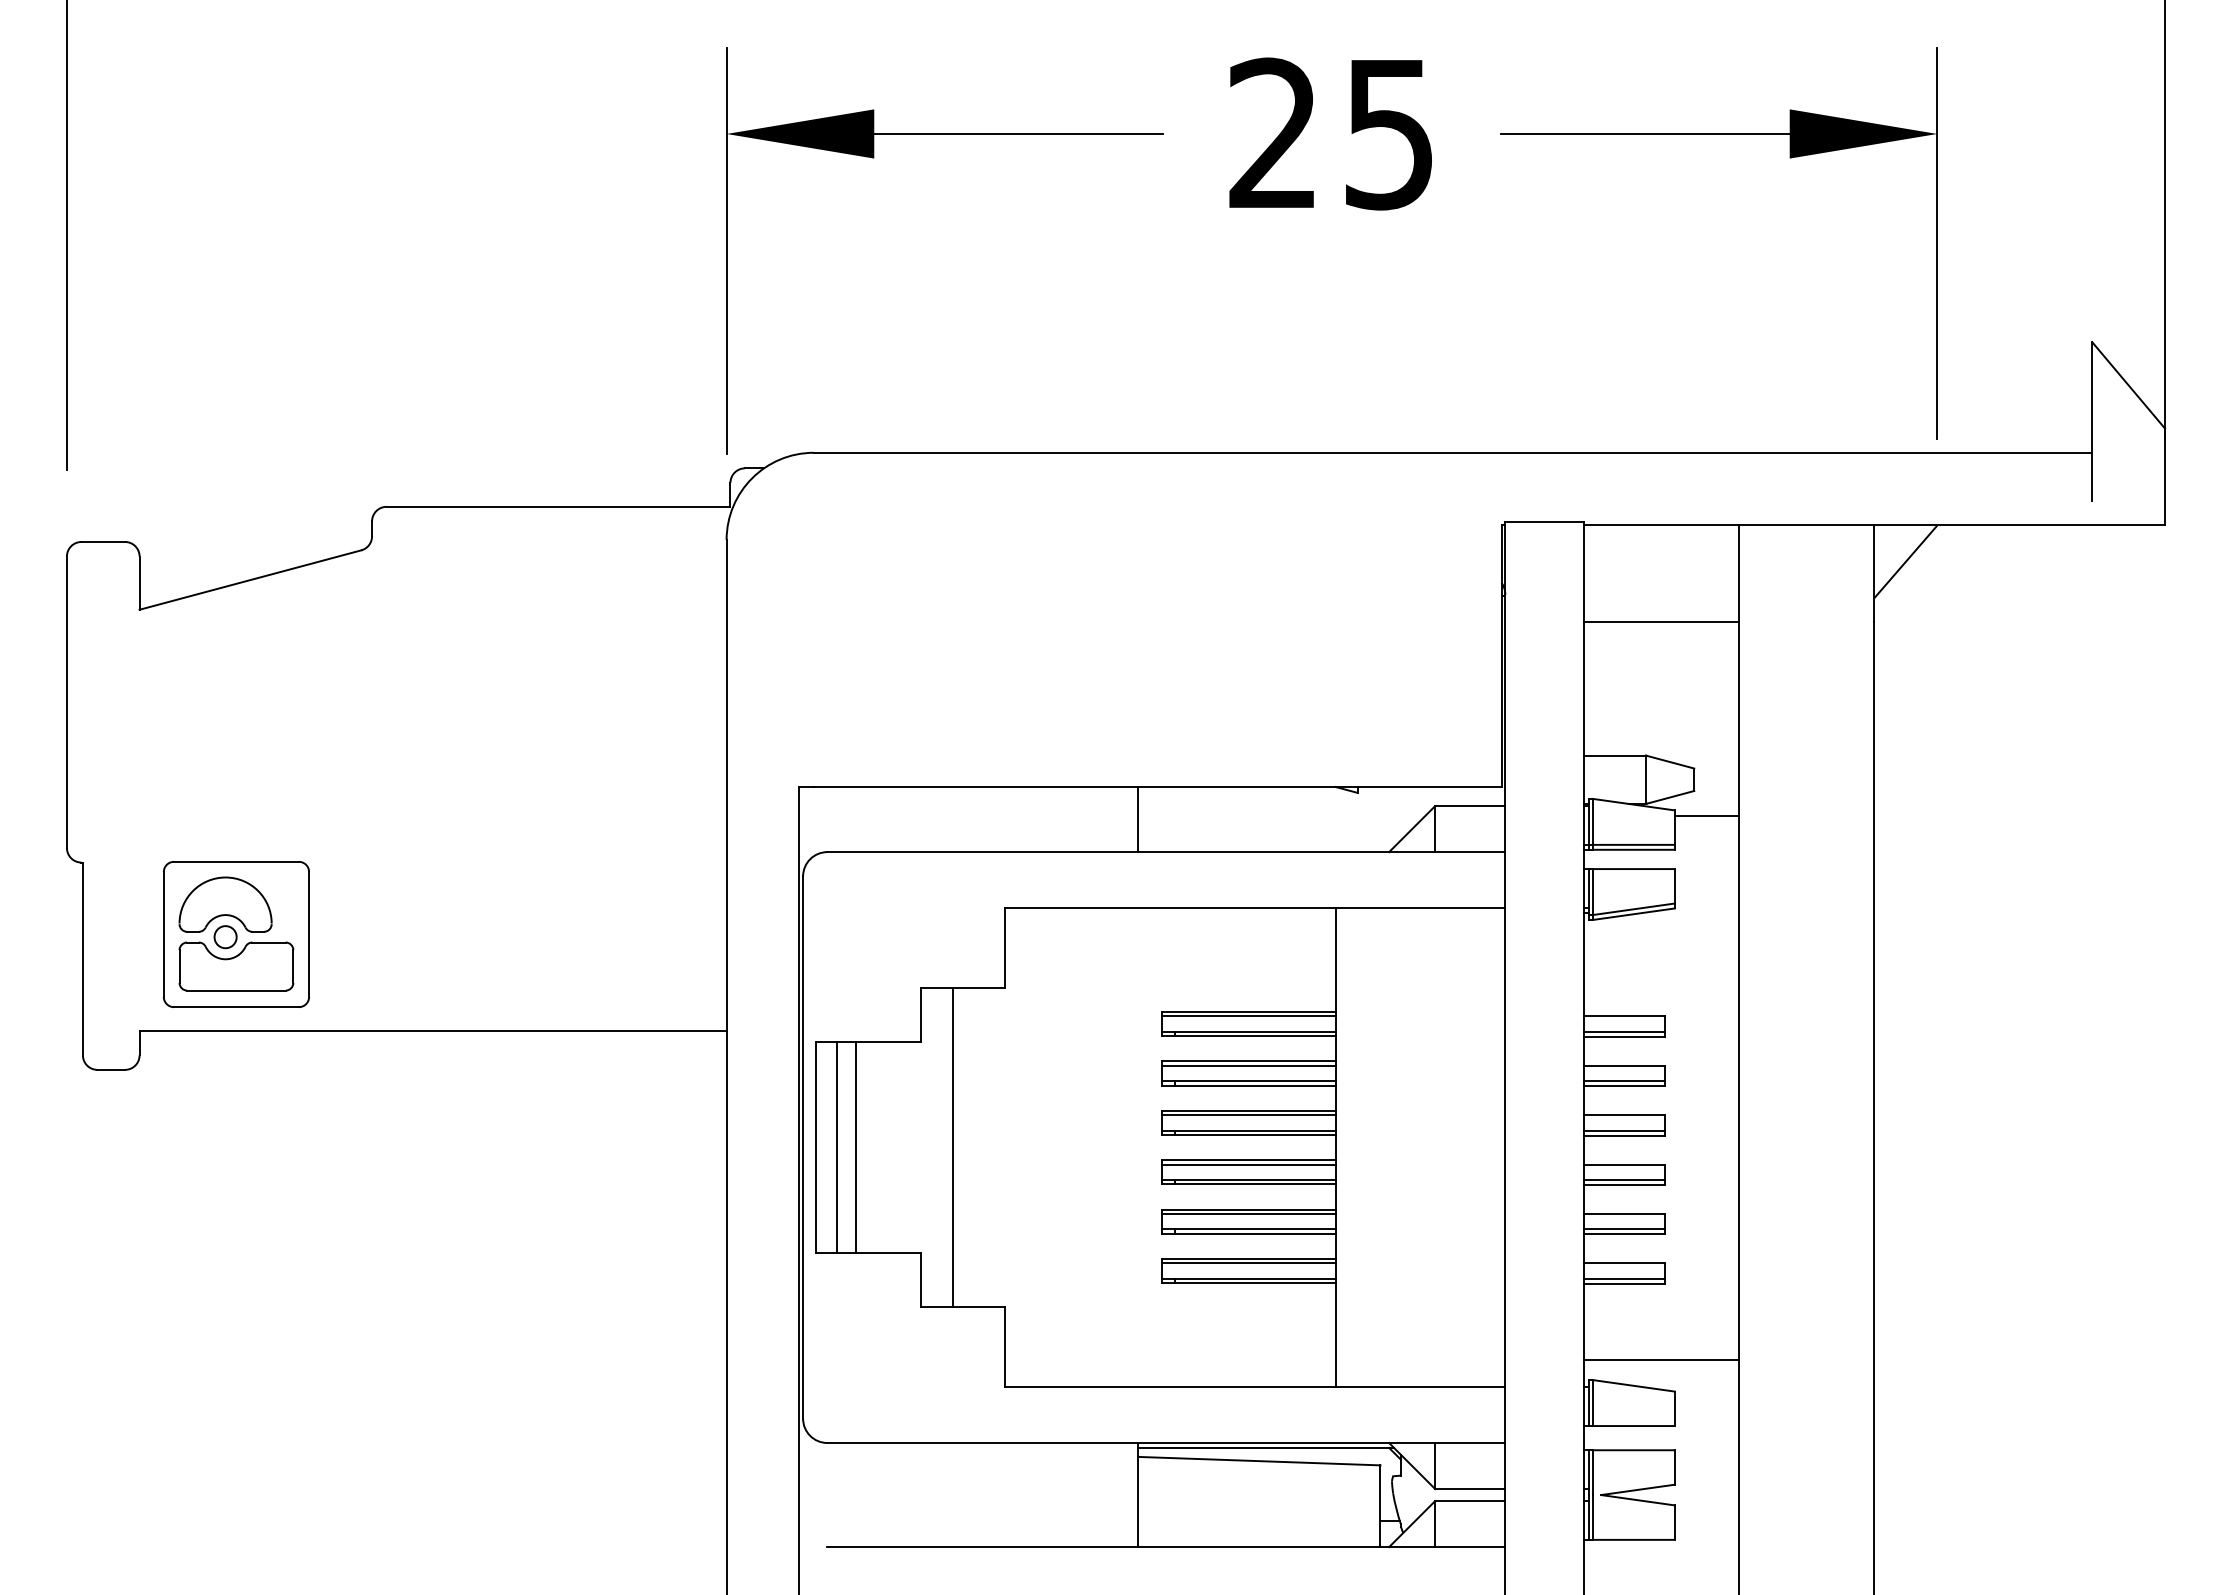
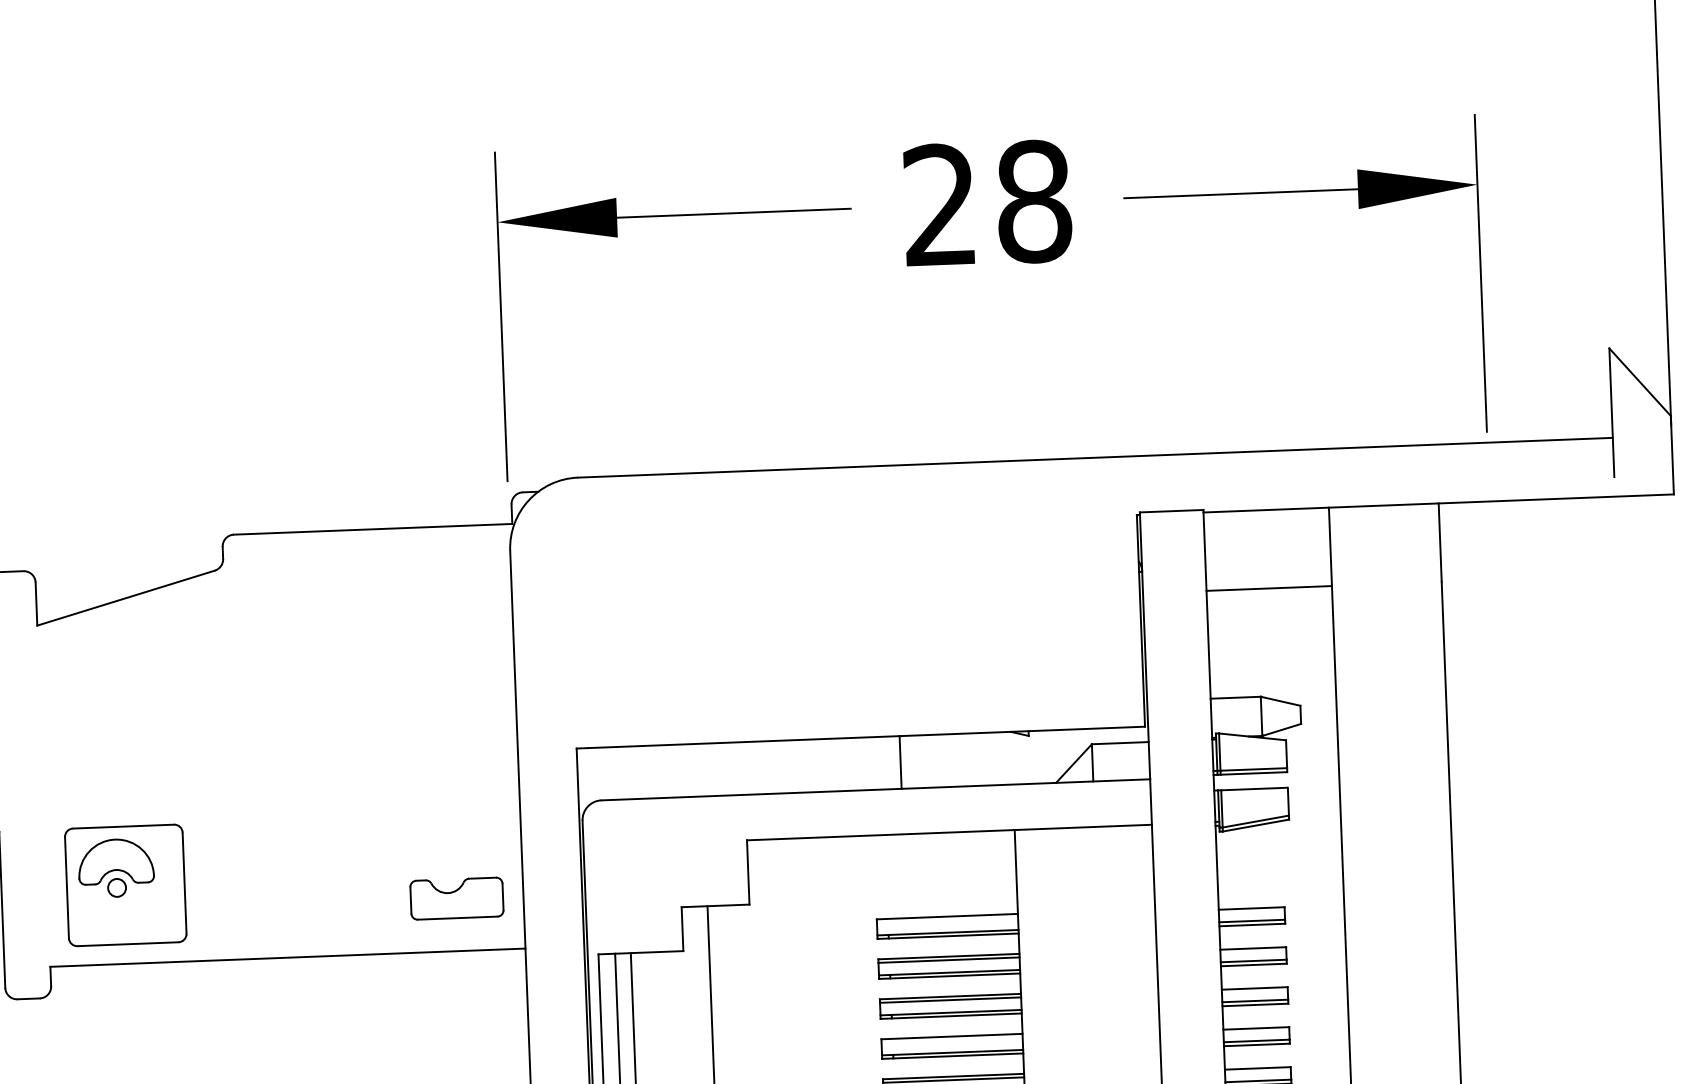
text: (1389, 133) -> (1034, 201), 25 -> 28
line: (1905, 561) -> (1464, 531), removed
line: (1706, 816) -> (1311, 744), removed
line: (1138, 819) -> (900, 762), moved
part: (236, 966) -> (457, 898), moved
line: (1248, 1016) -> (947, 920), removed
line: (1248, 1164) -> (951, 1040), removed

